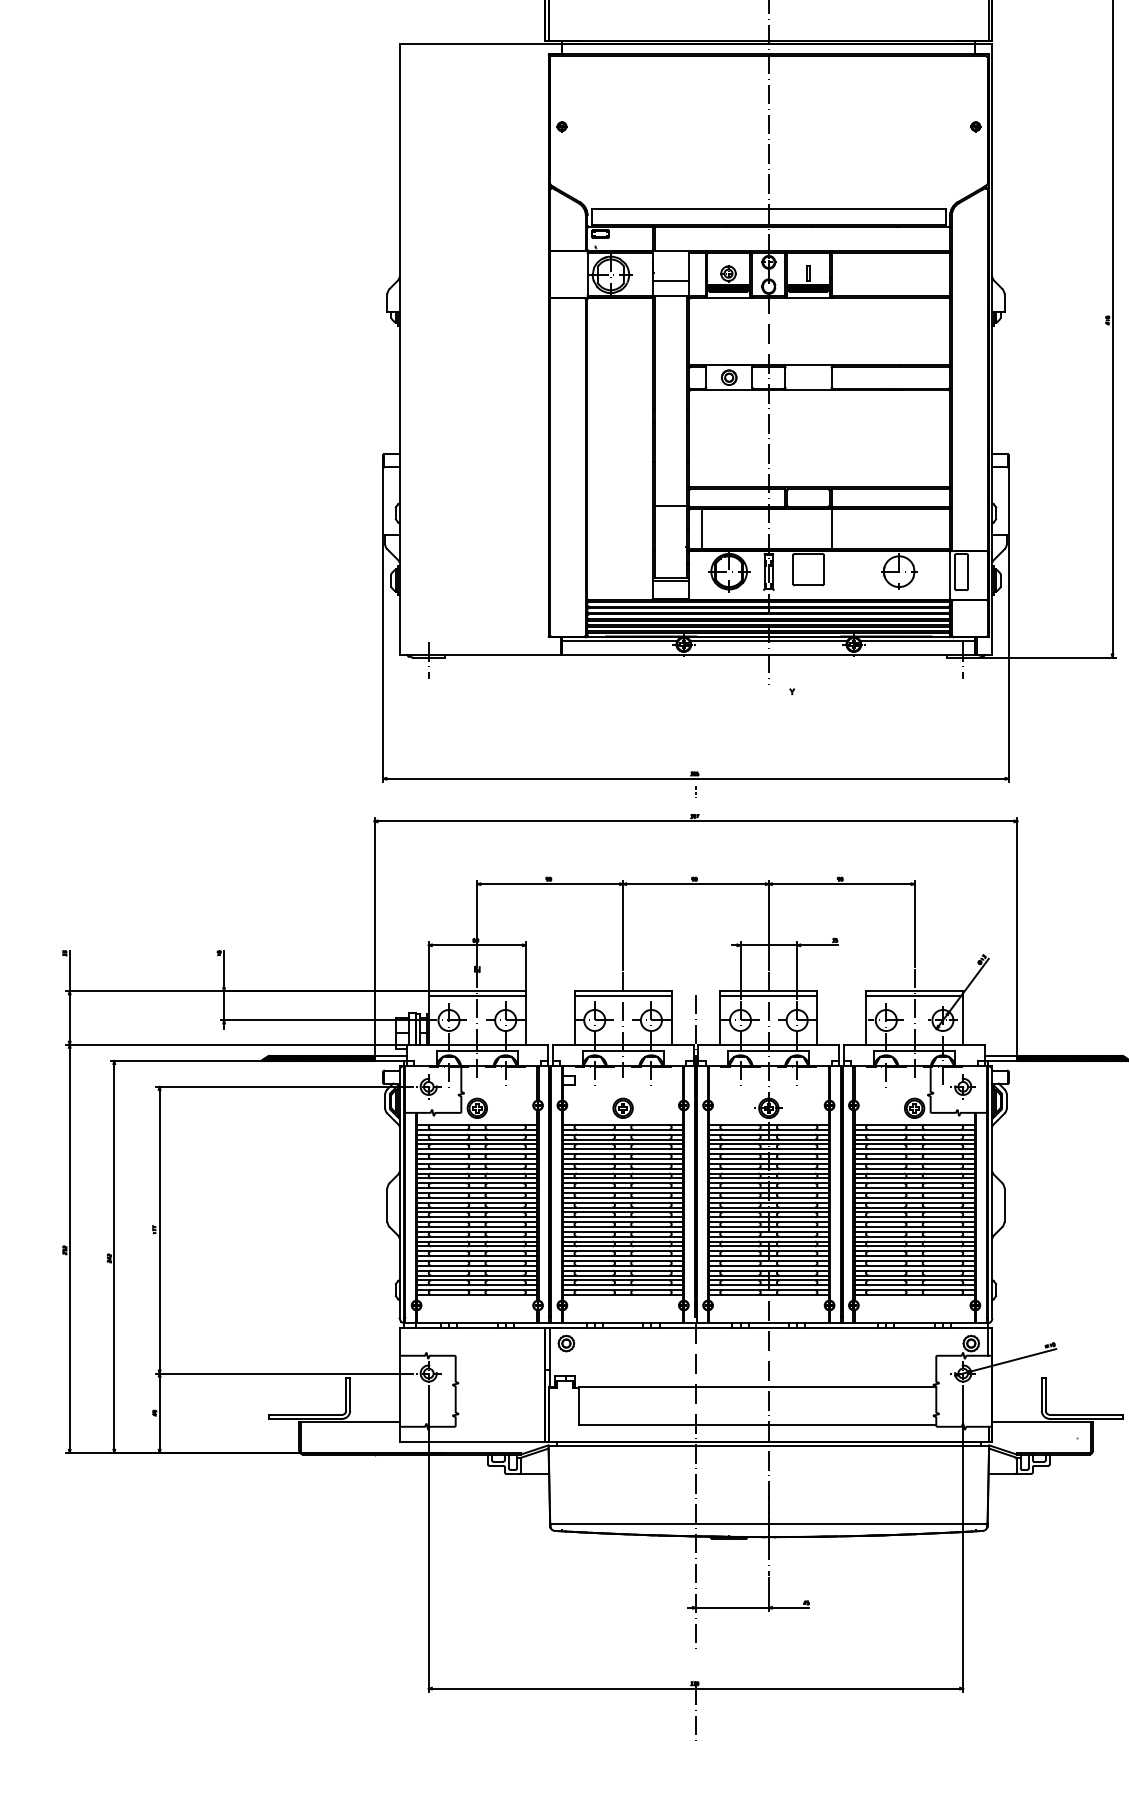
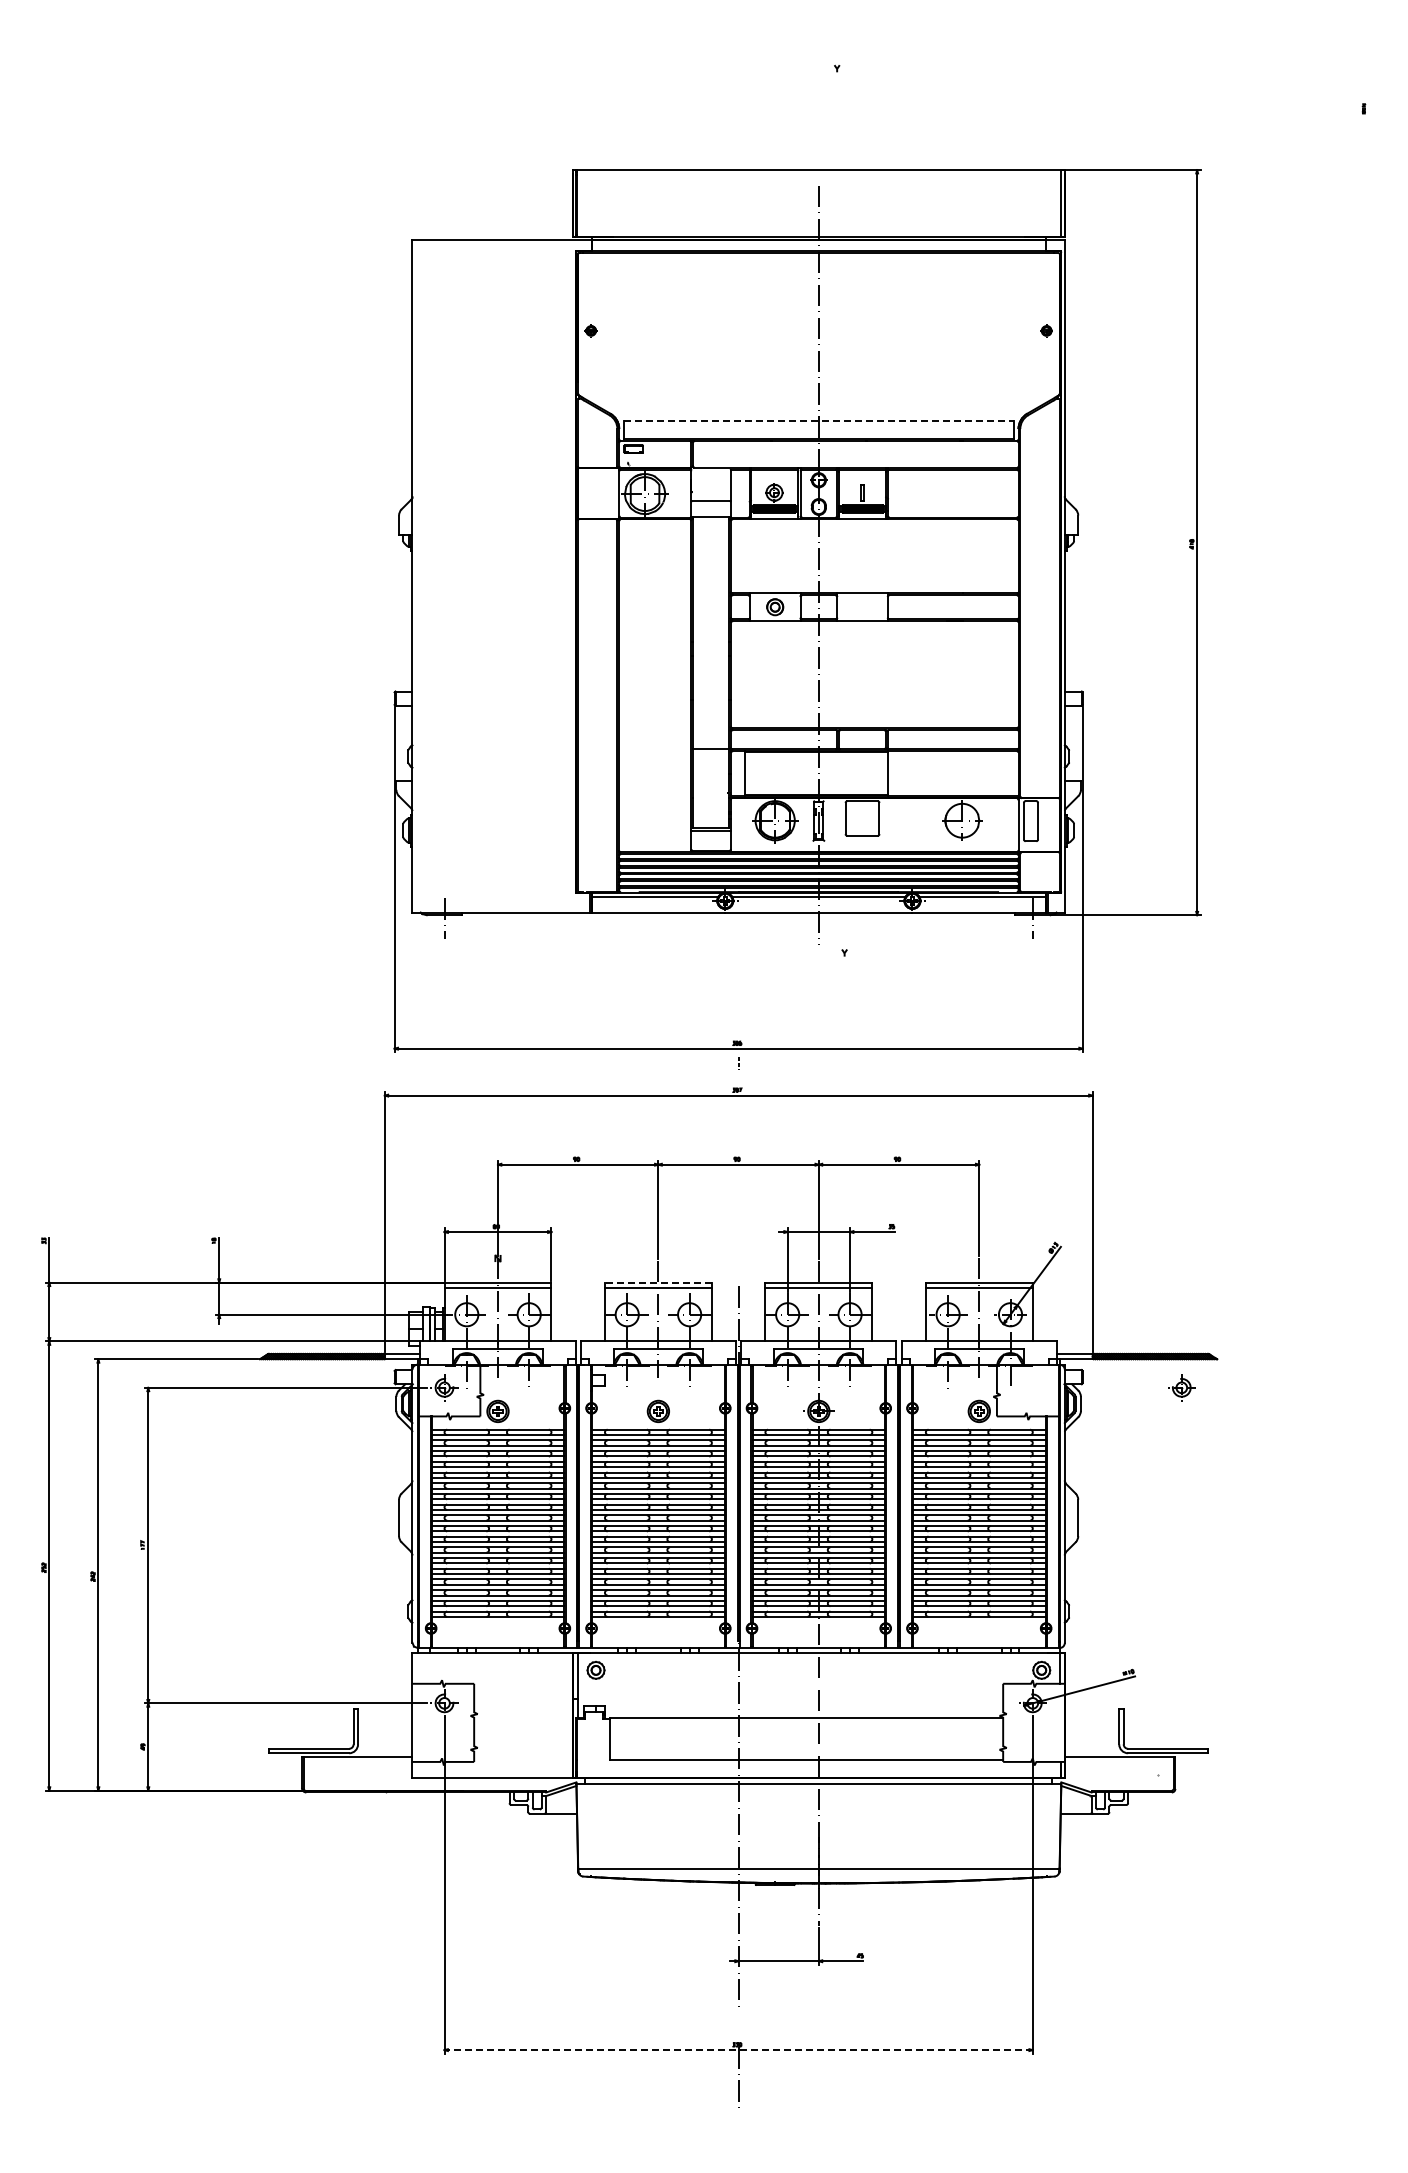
line: (768, 208) -> (818, 421), solid -> dashed
line: (622, 991) -> (657, 1282), solid -> dashed
part: (962, 1086) -> (1181, 1387), moved
line: (695, 1688) -> (738, 2050), solid -> dashed

